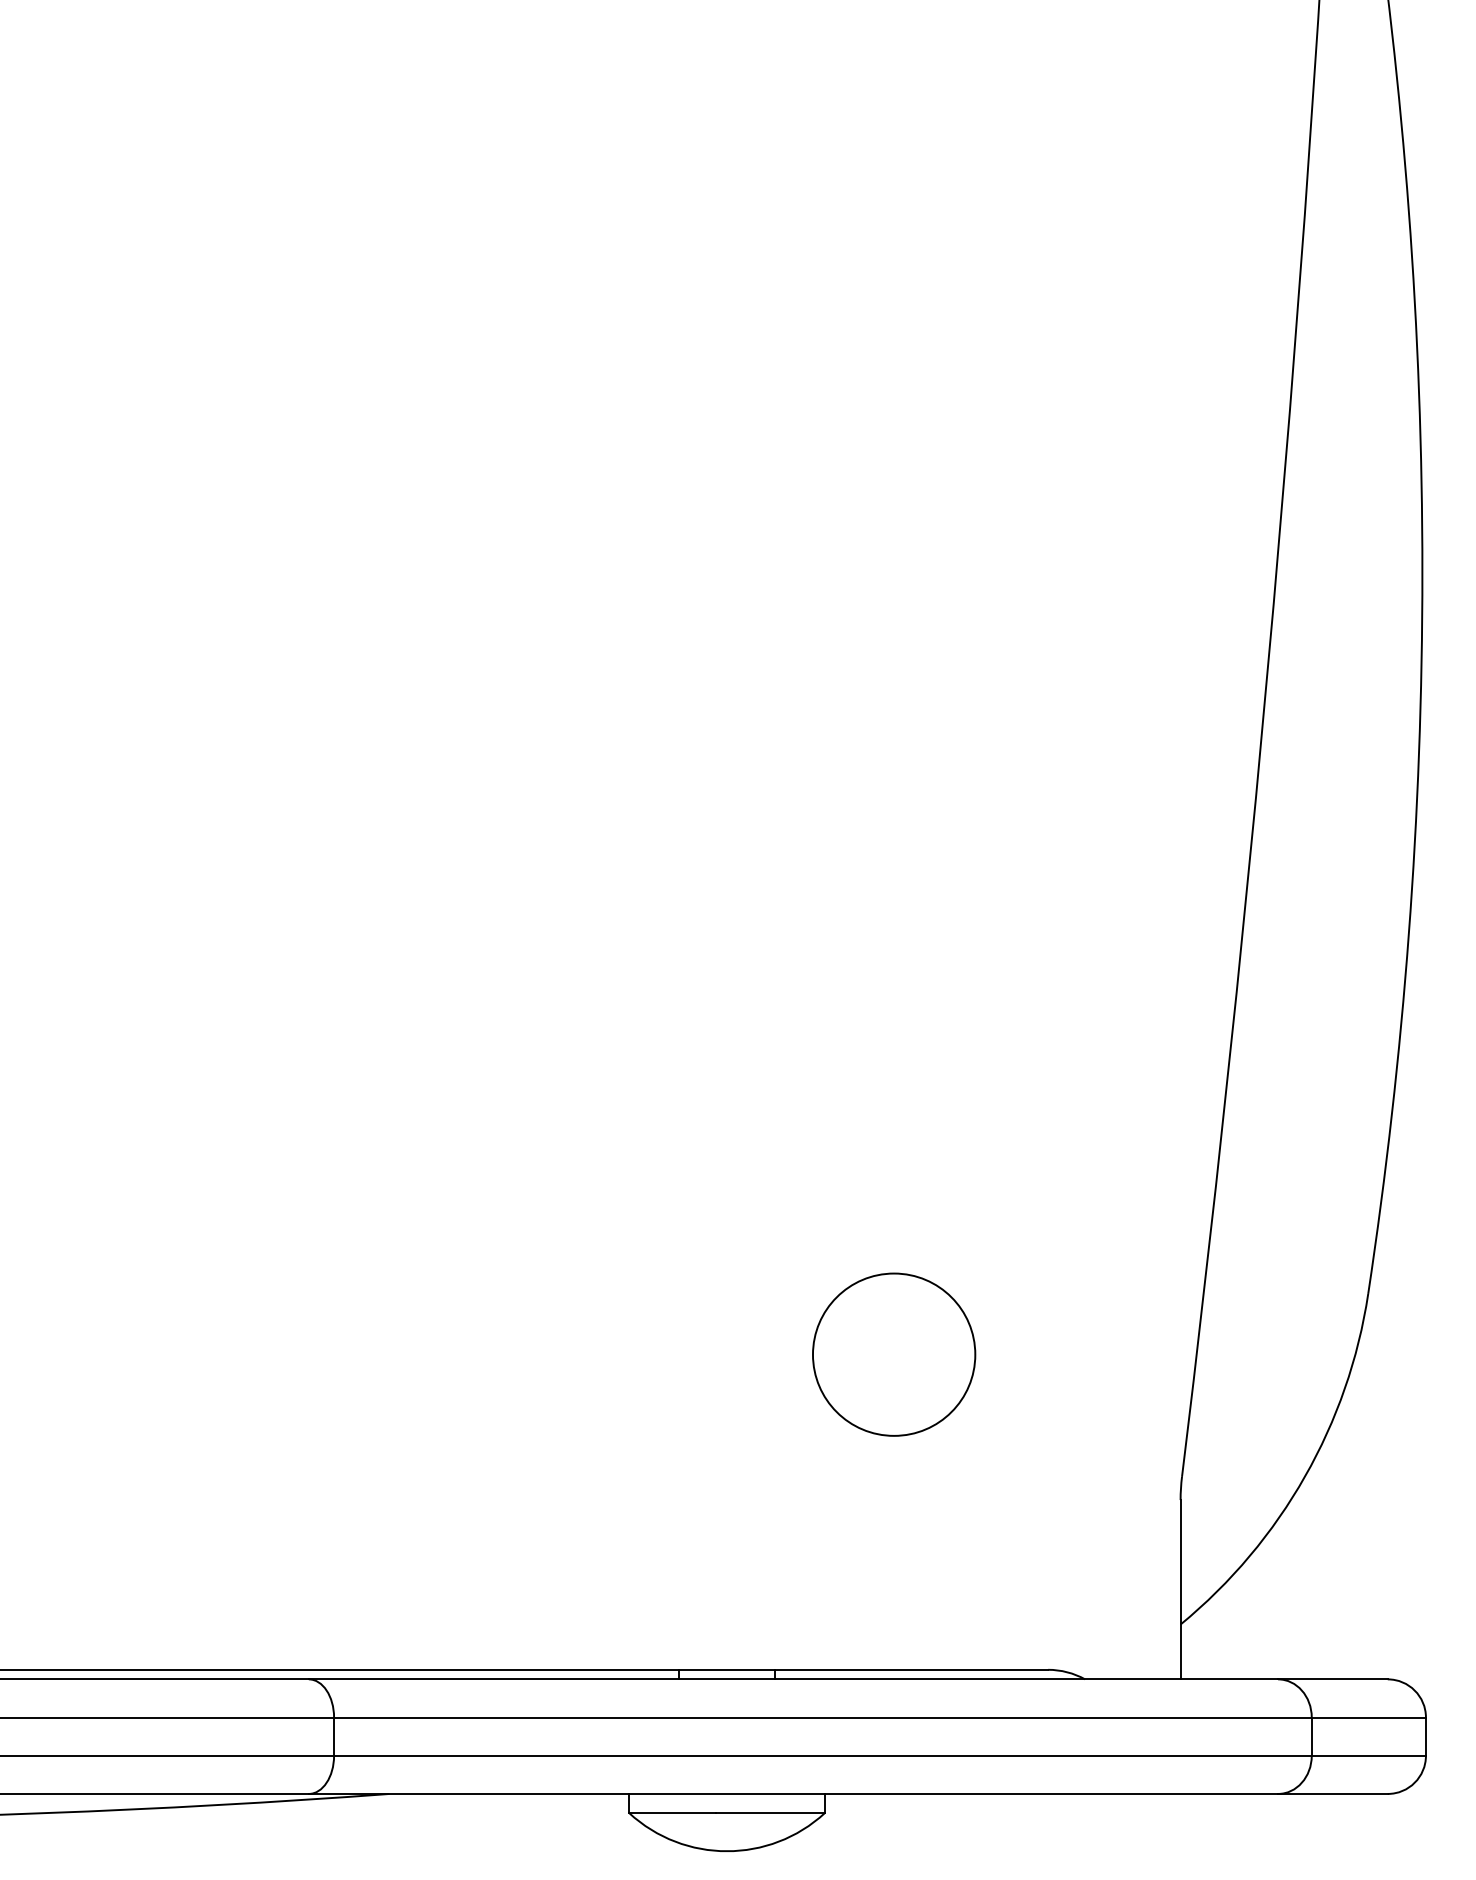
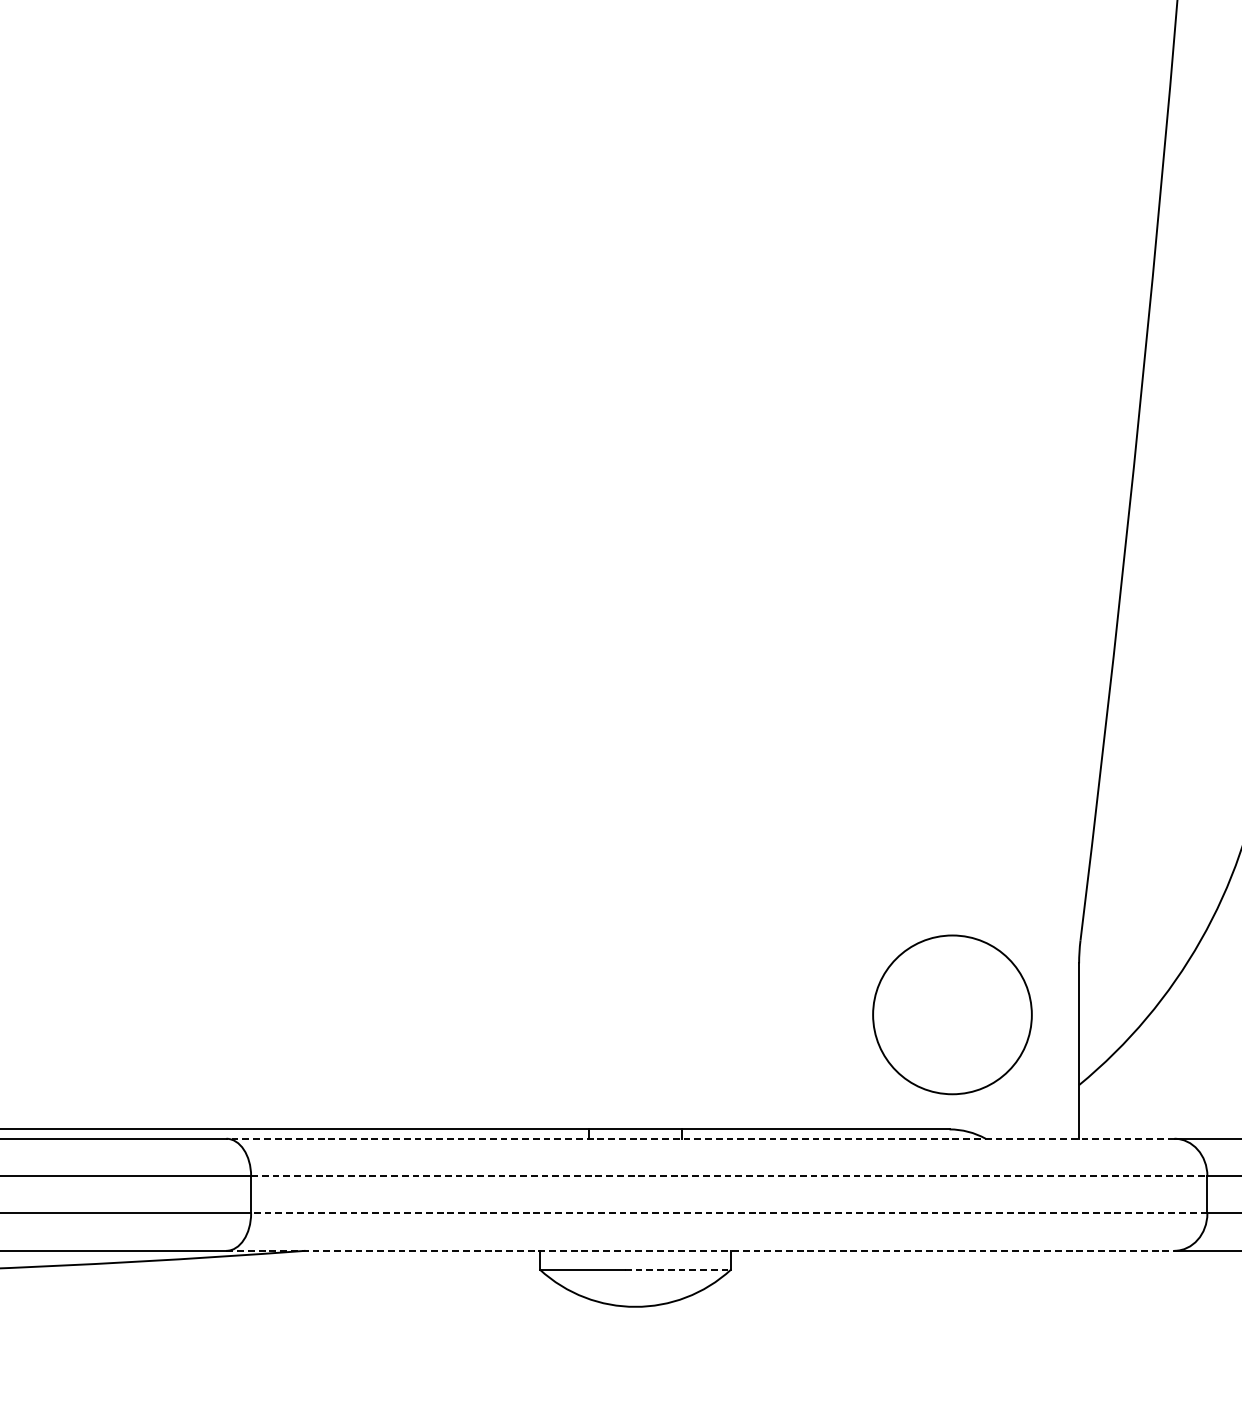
circle: (894, 1354) -> (952, 1014), moved
line: (793, 1679) -> (700, 1138), solid -> dashed
line: (822, 1717) -> (728, 1176), solid -> dashed
line: (822, 1755) -> (728, 1213), solid -> dashed
line: (793, 1793) -> (700, 1250), solid -> dashed
line: (771, 1813) -> (678, 1269), solid -> dashed

